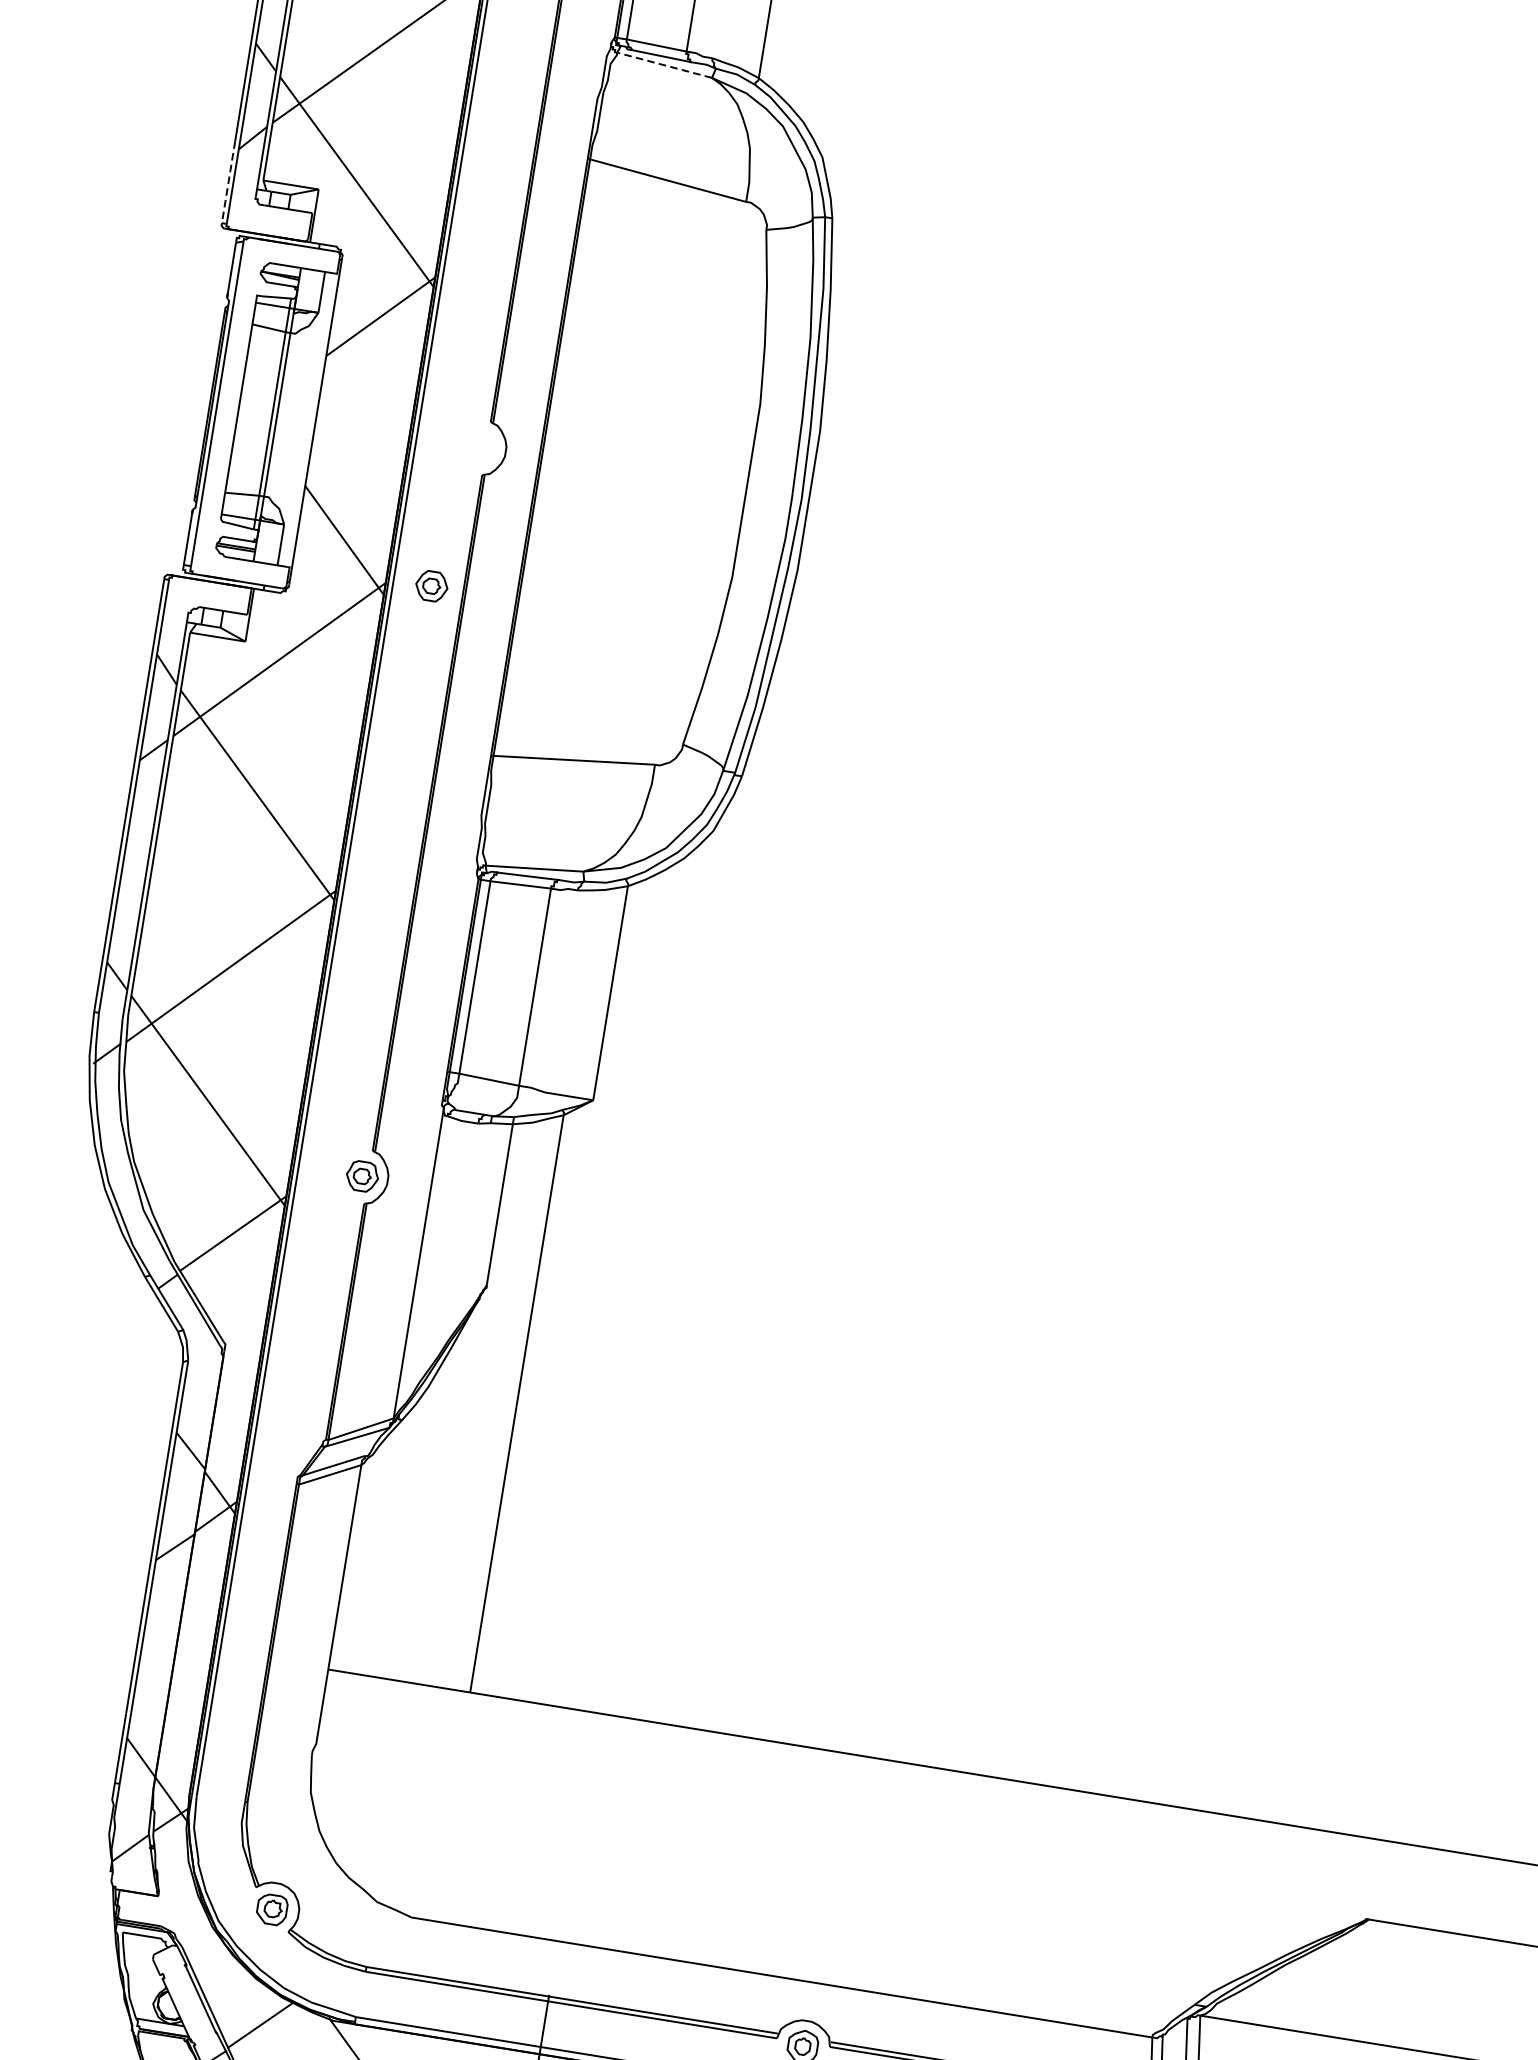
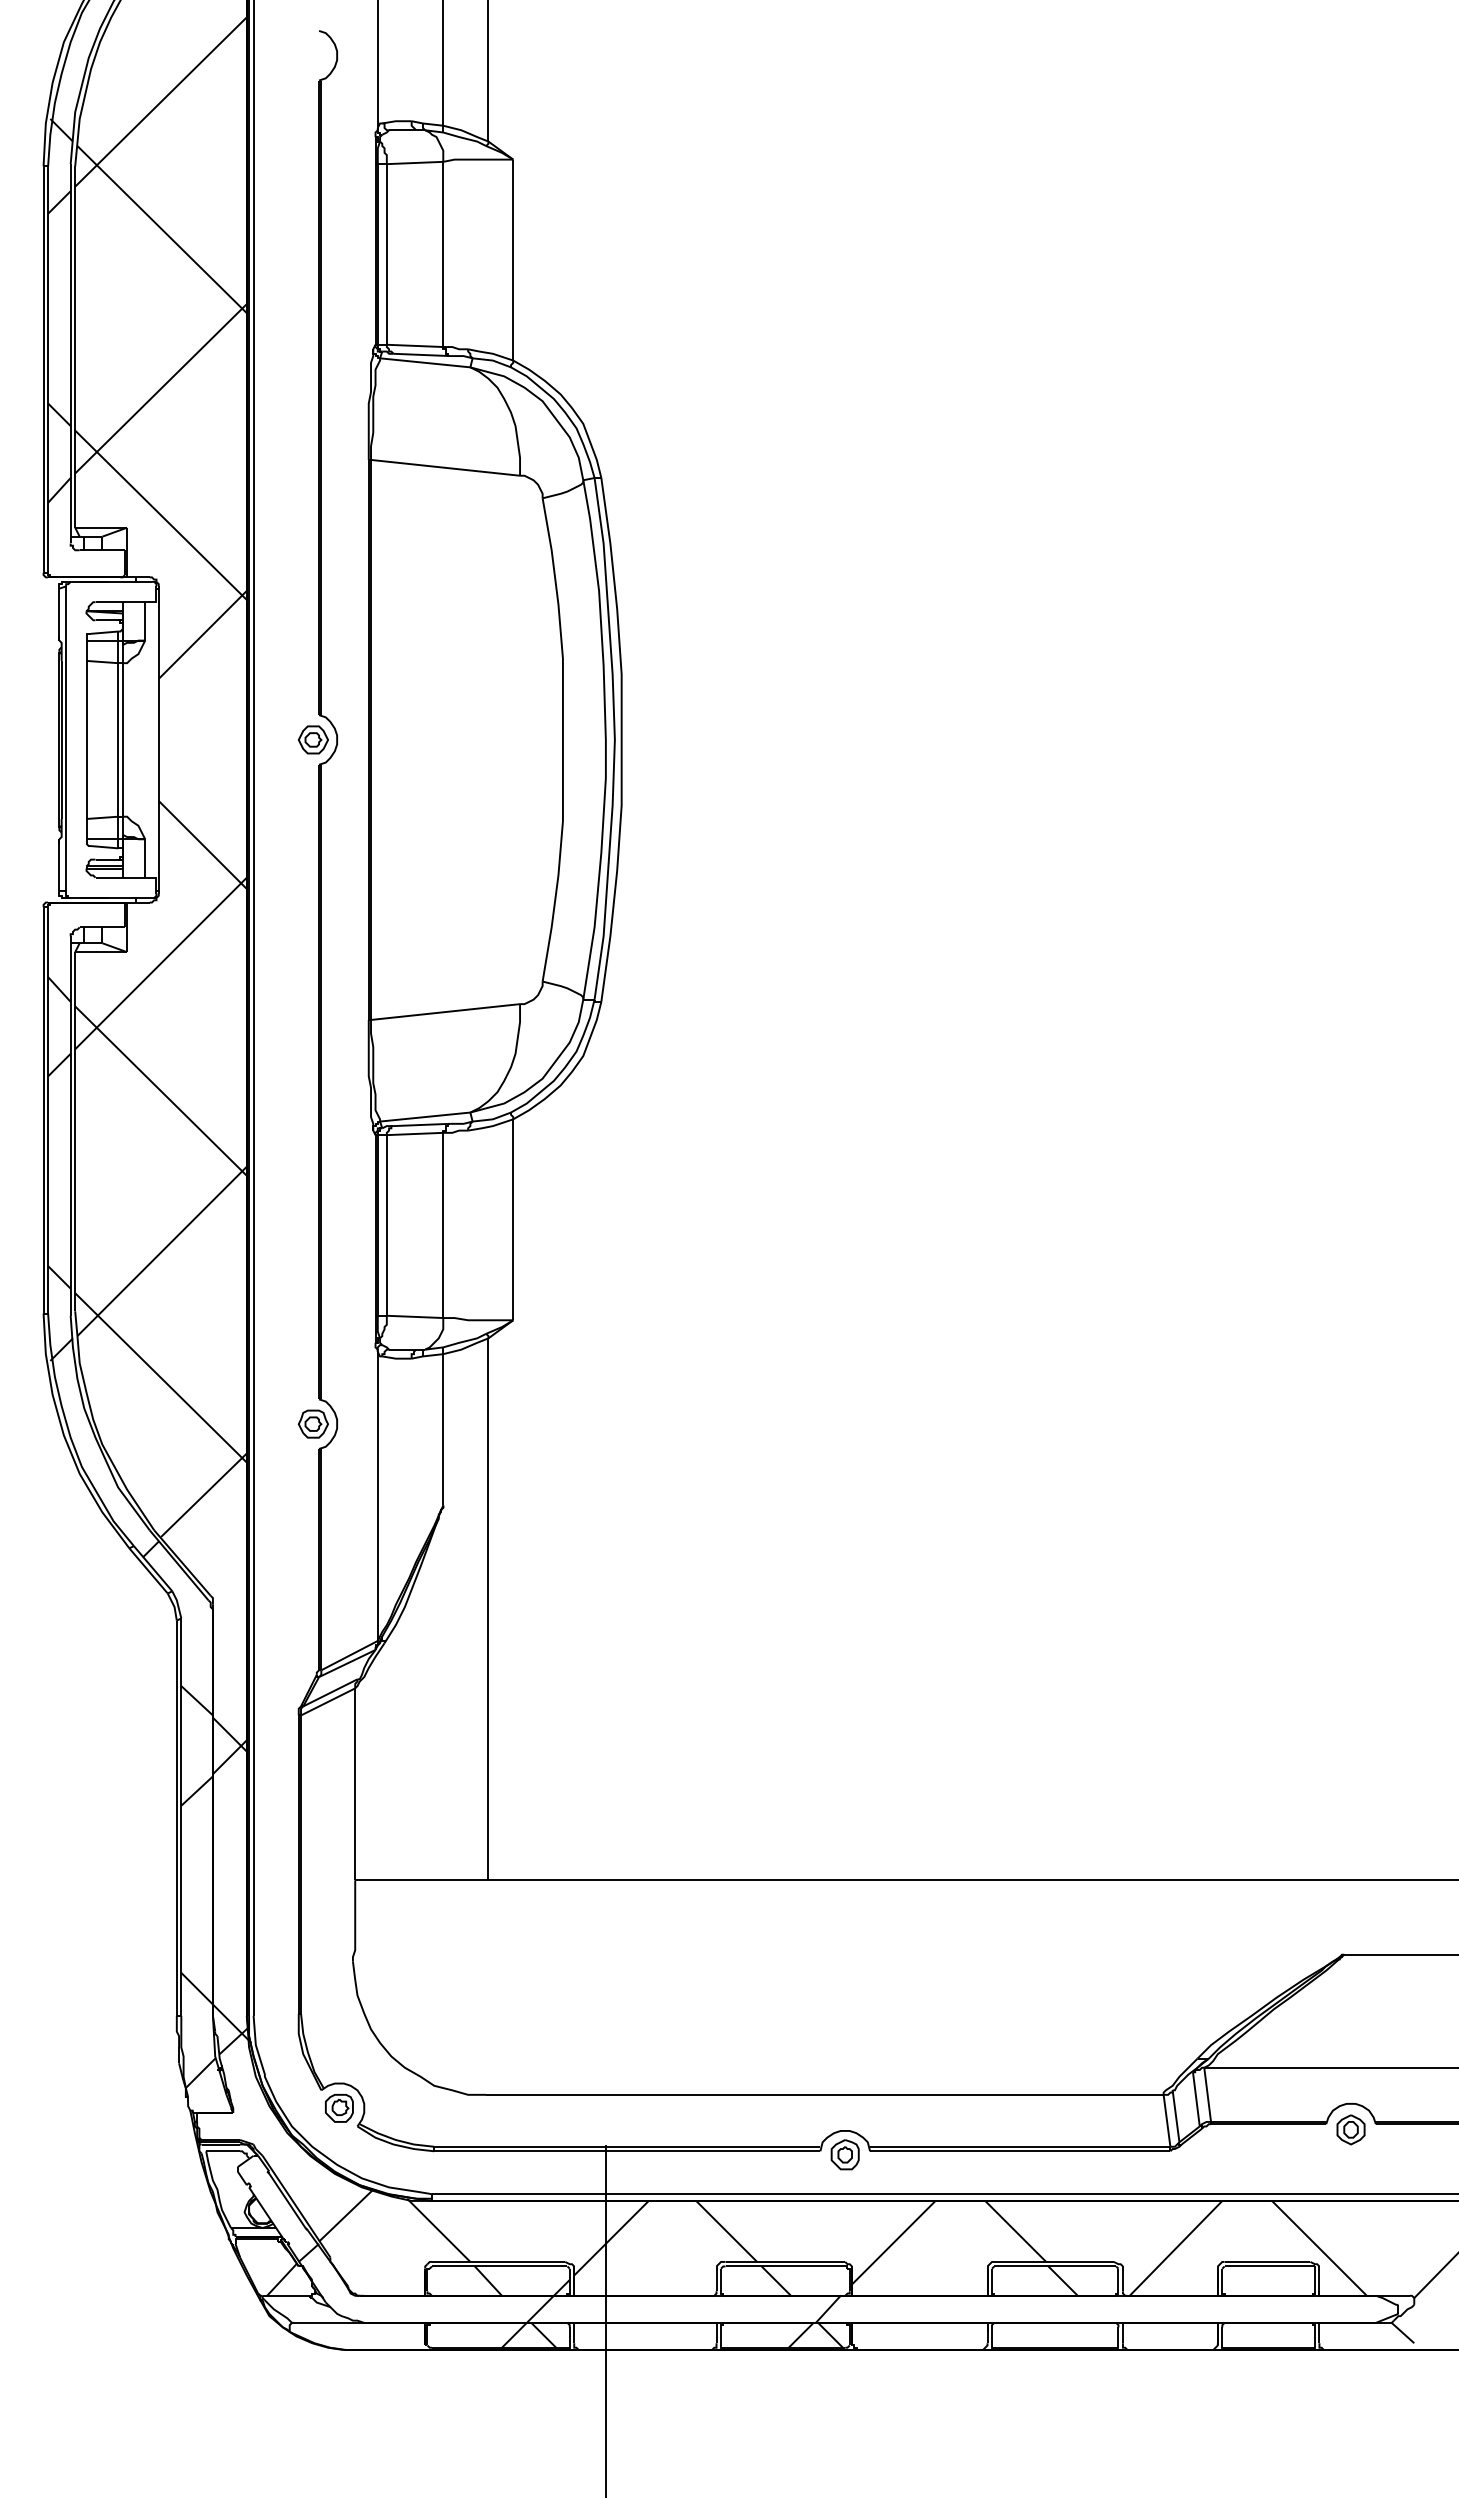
line: (663, 64) -> (424, 362), dashed -> solid
line: (228, 182) -> (43, 534), dashed -> solid
part: (431, 585) -> (313, 739), moved

